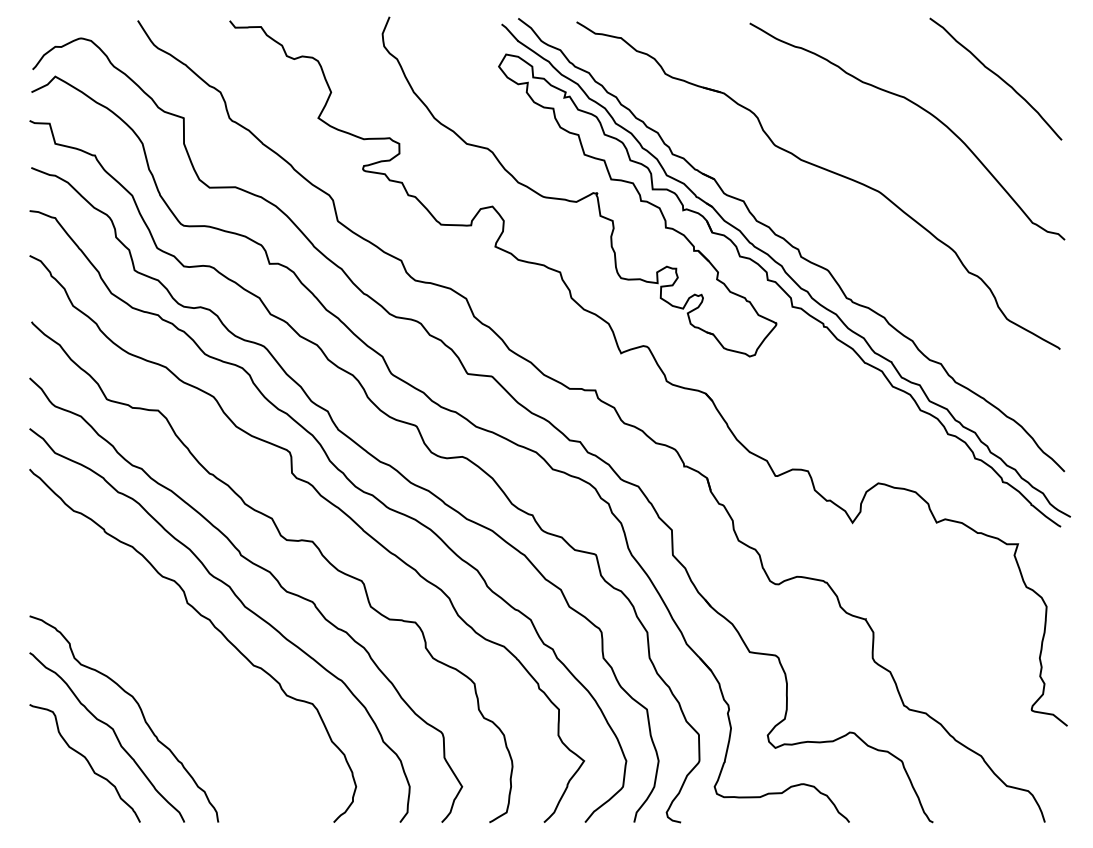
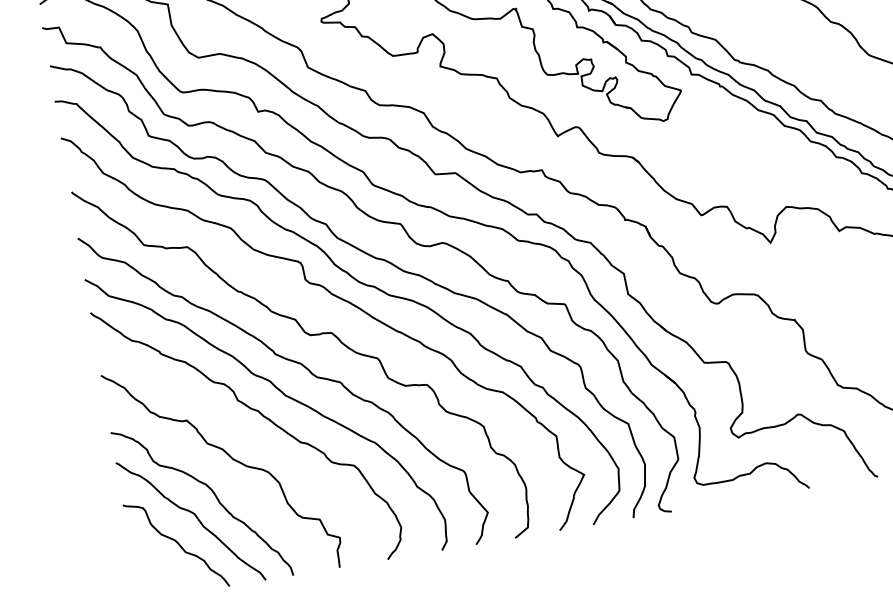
curve: (167, 670) -> (230, 458), added

